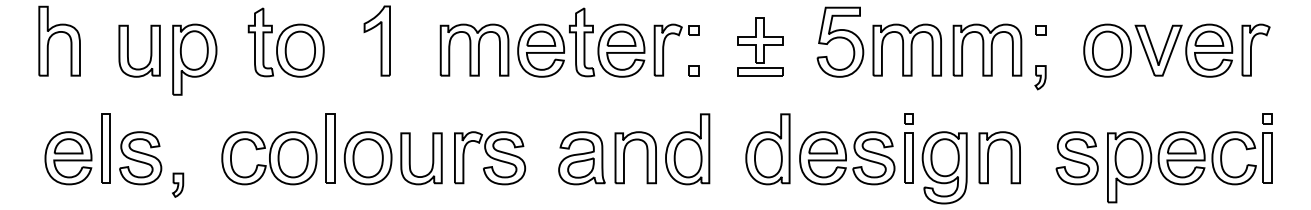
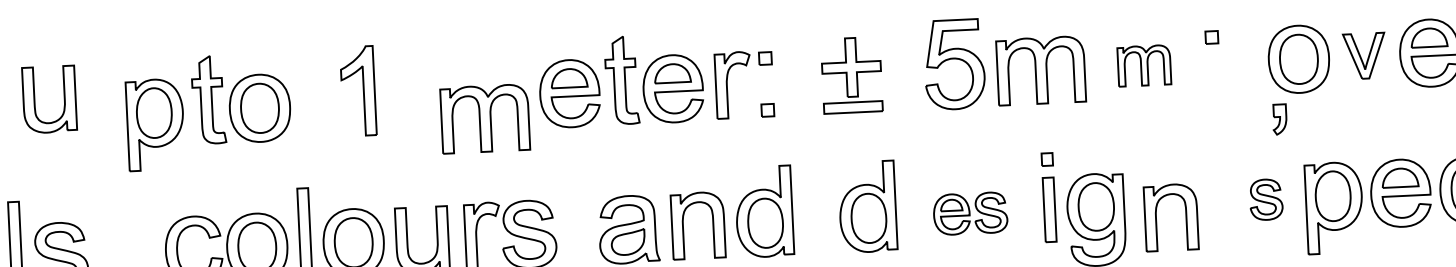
part: (474, 49) -> (485, 118), moved
part: (987, 49) -> (1144, 65), size x0.6
part: (128, 50) -> (35, 99), moved
part: (1158, 50) -> (1364, 55), size x0.7
part: (194, 59) -> (155, 124), moved
part: (1040, 77) -> (1279, 119), moved
part: (988, 157) -> (1156, 217), moved
part: (847, 158) -> (970, 213), size x0.6
part: (1076, 158) -> (1265, 199), size x0.6

